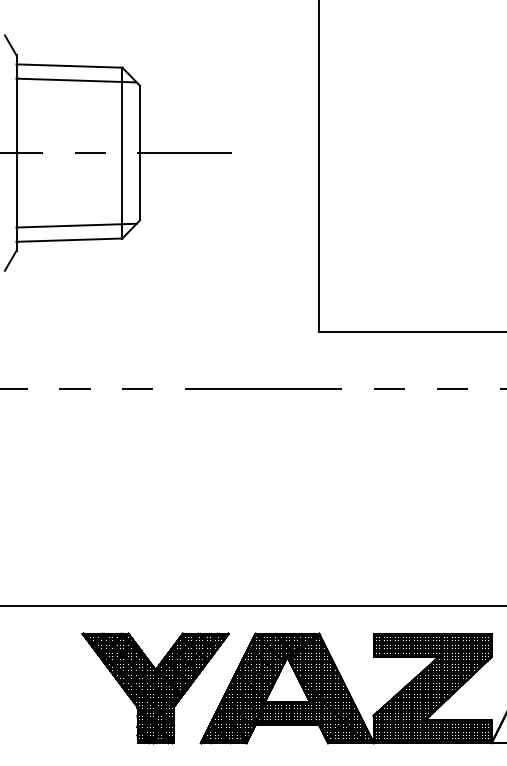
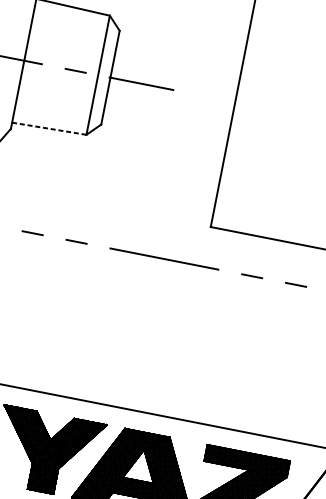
line: (76, 80) -> (76, 18), removed
line: (76, 225) -> (56, 119), removed
line: (69, 240) -> (49, 128), solid -> dashed

